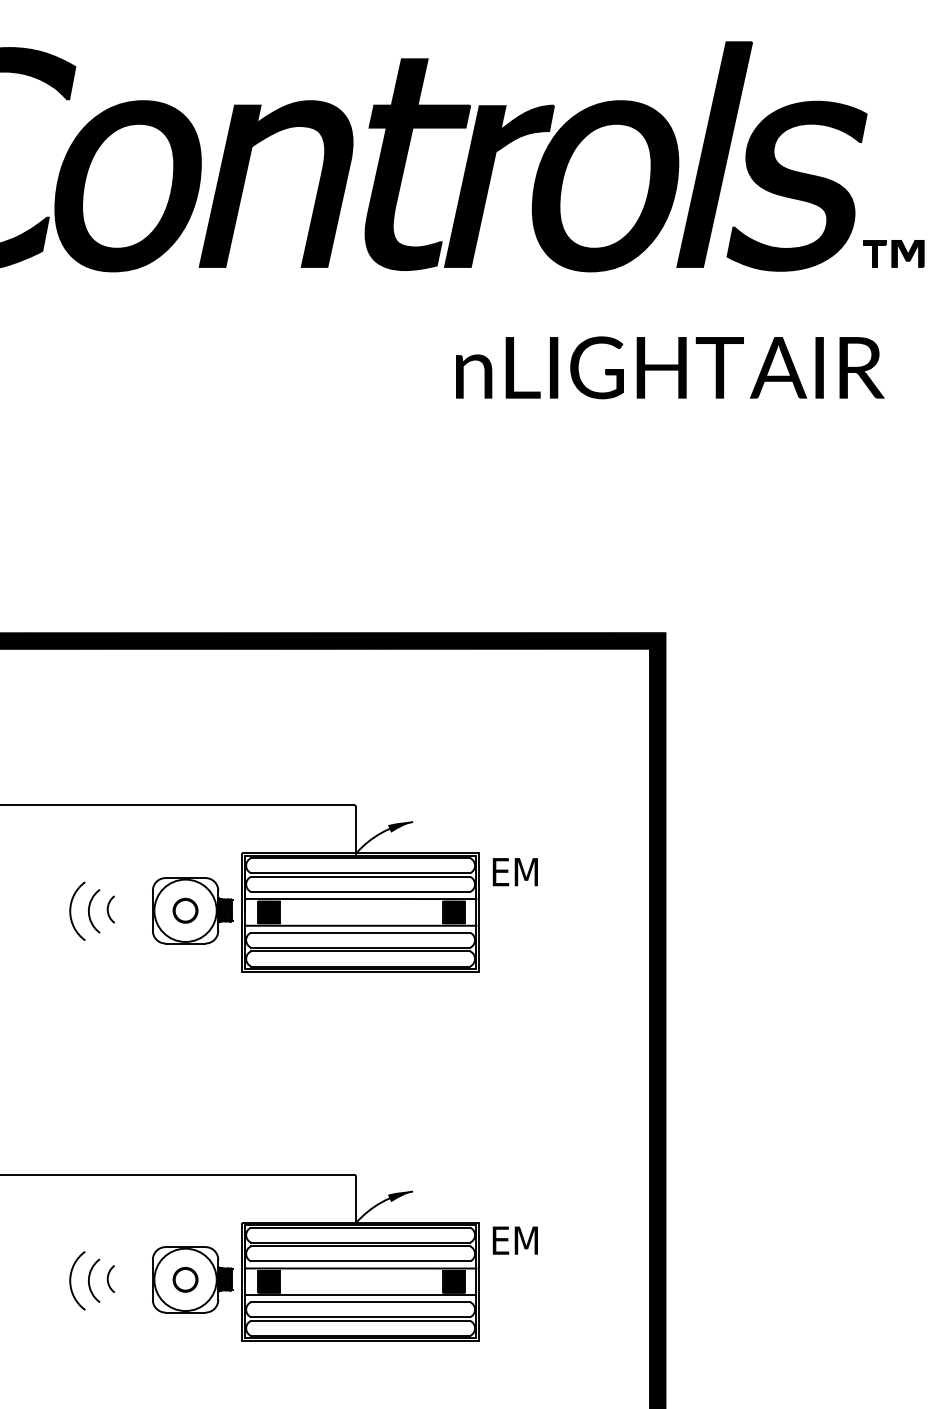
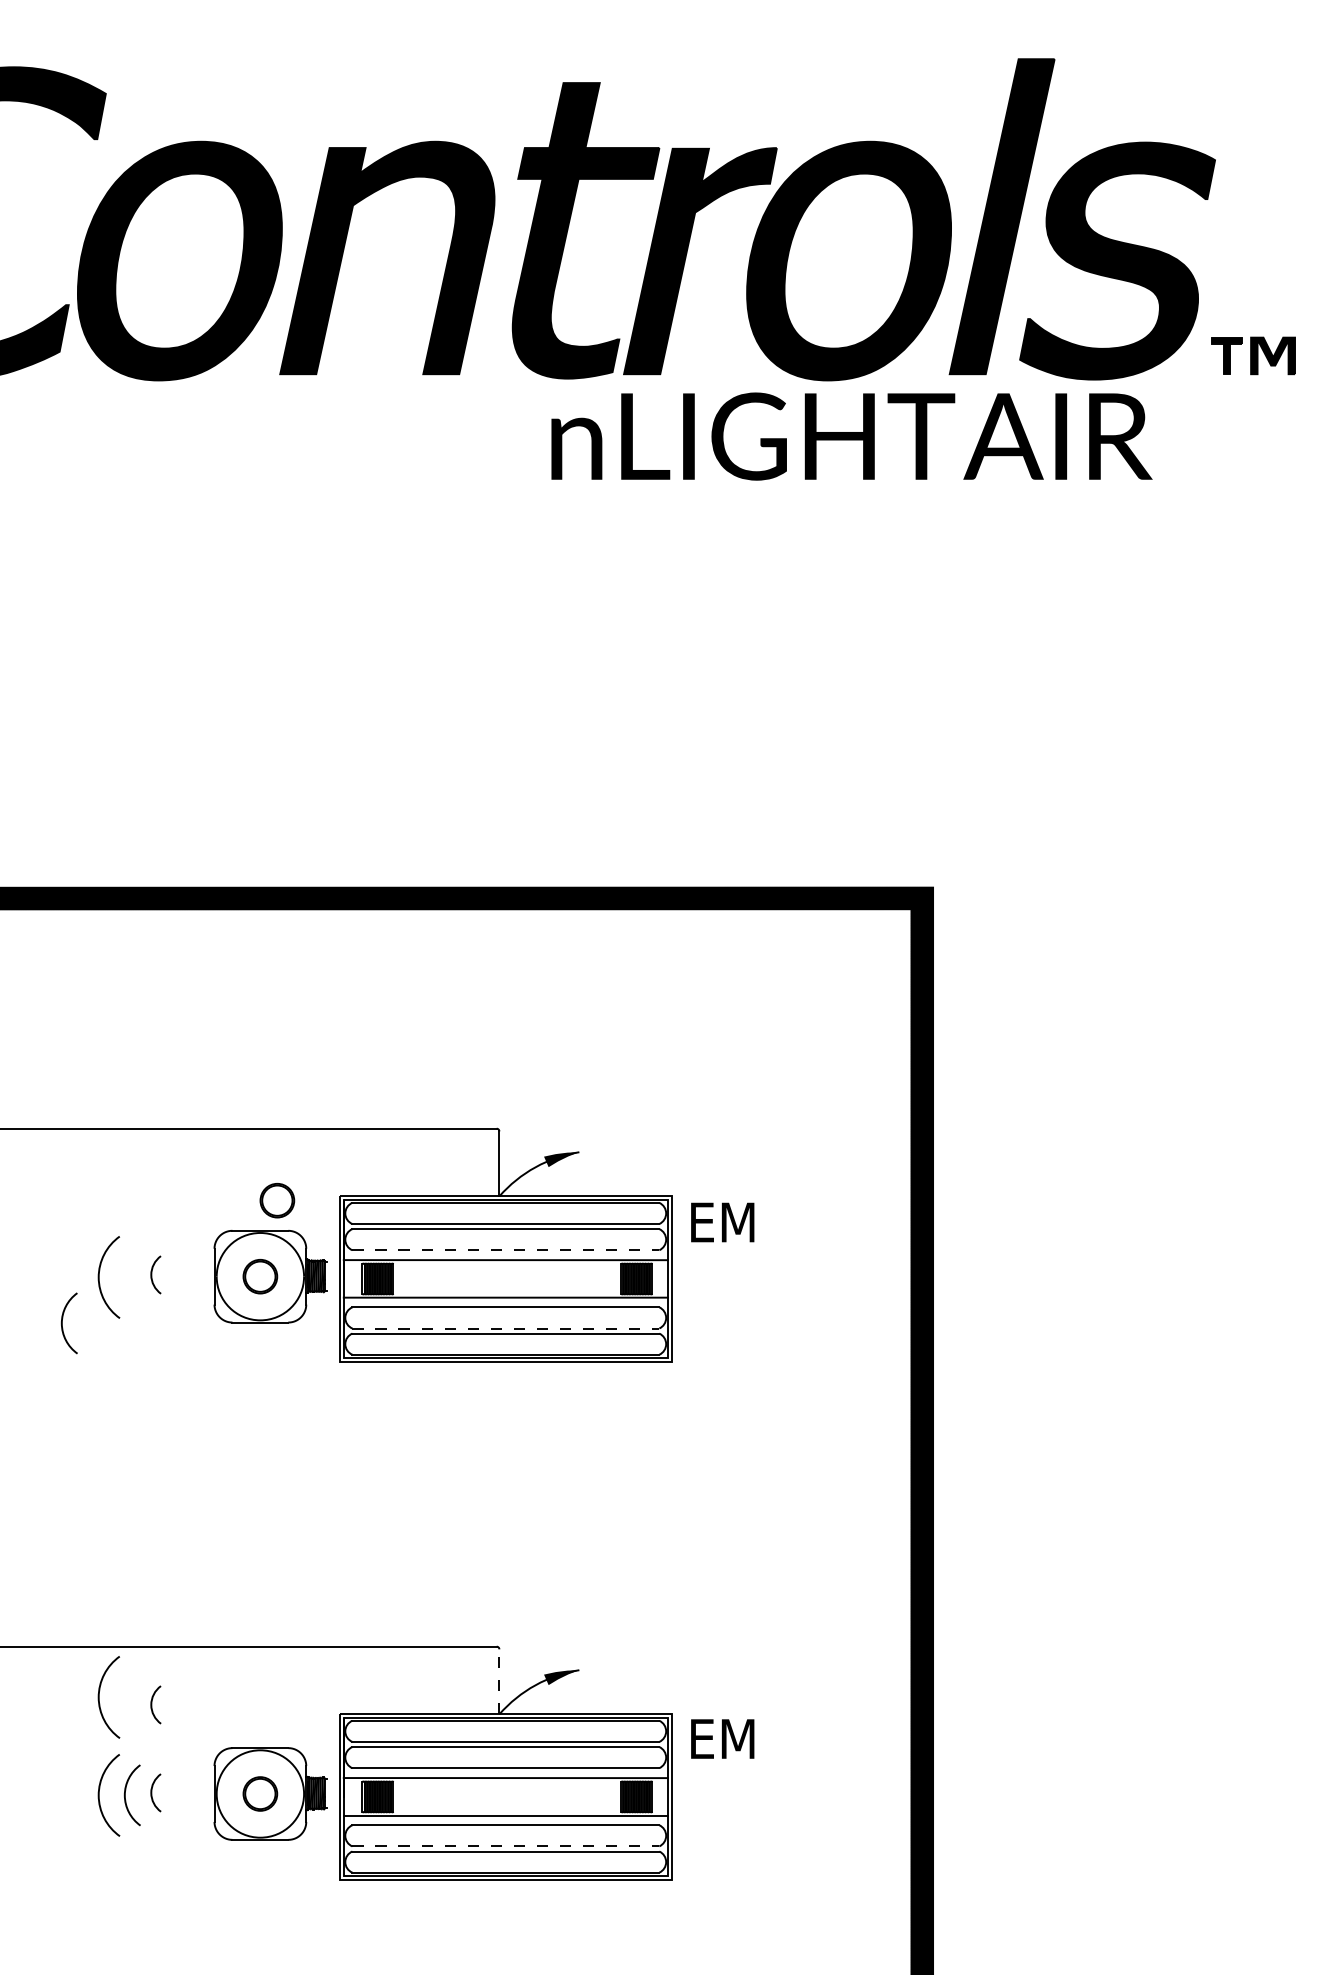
text: (670, 367) -> (851, 436), moved
part: (197, 856) -> (277, 1200), added
line: (361, 892) -> (506, 1250), solid -> dashed
arc: (89, 911) -> (62, 1323), moved
line: (361, 947) -> (506, 1328), solid -> dashed
line: (356, 1199) -> (499, 1681), solid -> dashed
arc: (70, 1211) -> (99, 1697), added
arc: (108, 1216) -> (152, 1704), added
line: (361, 1317) -> (506, 1846), solid -> dashed

